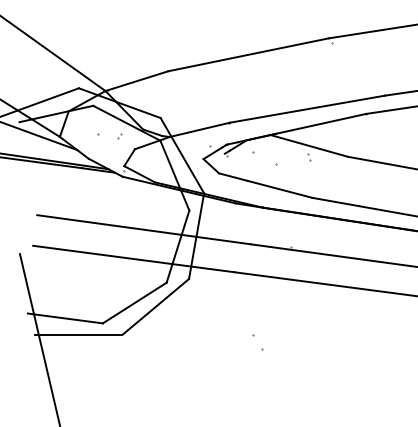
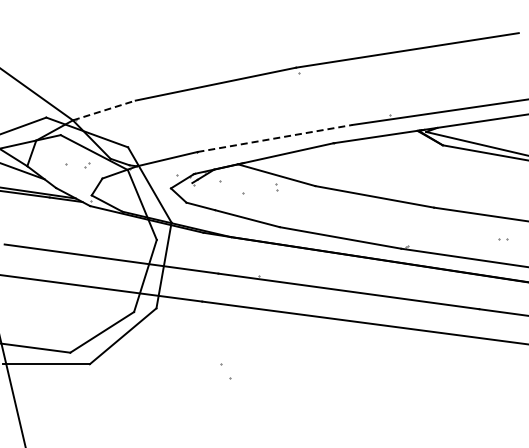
line: (137, 81) -> (104, 110), solid -> dashed
line: (308, 109) -> (275, 138), solid -> dashed

